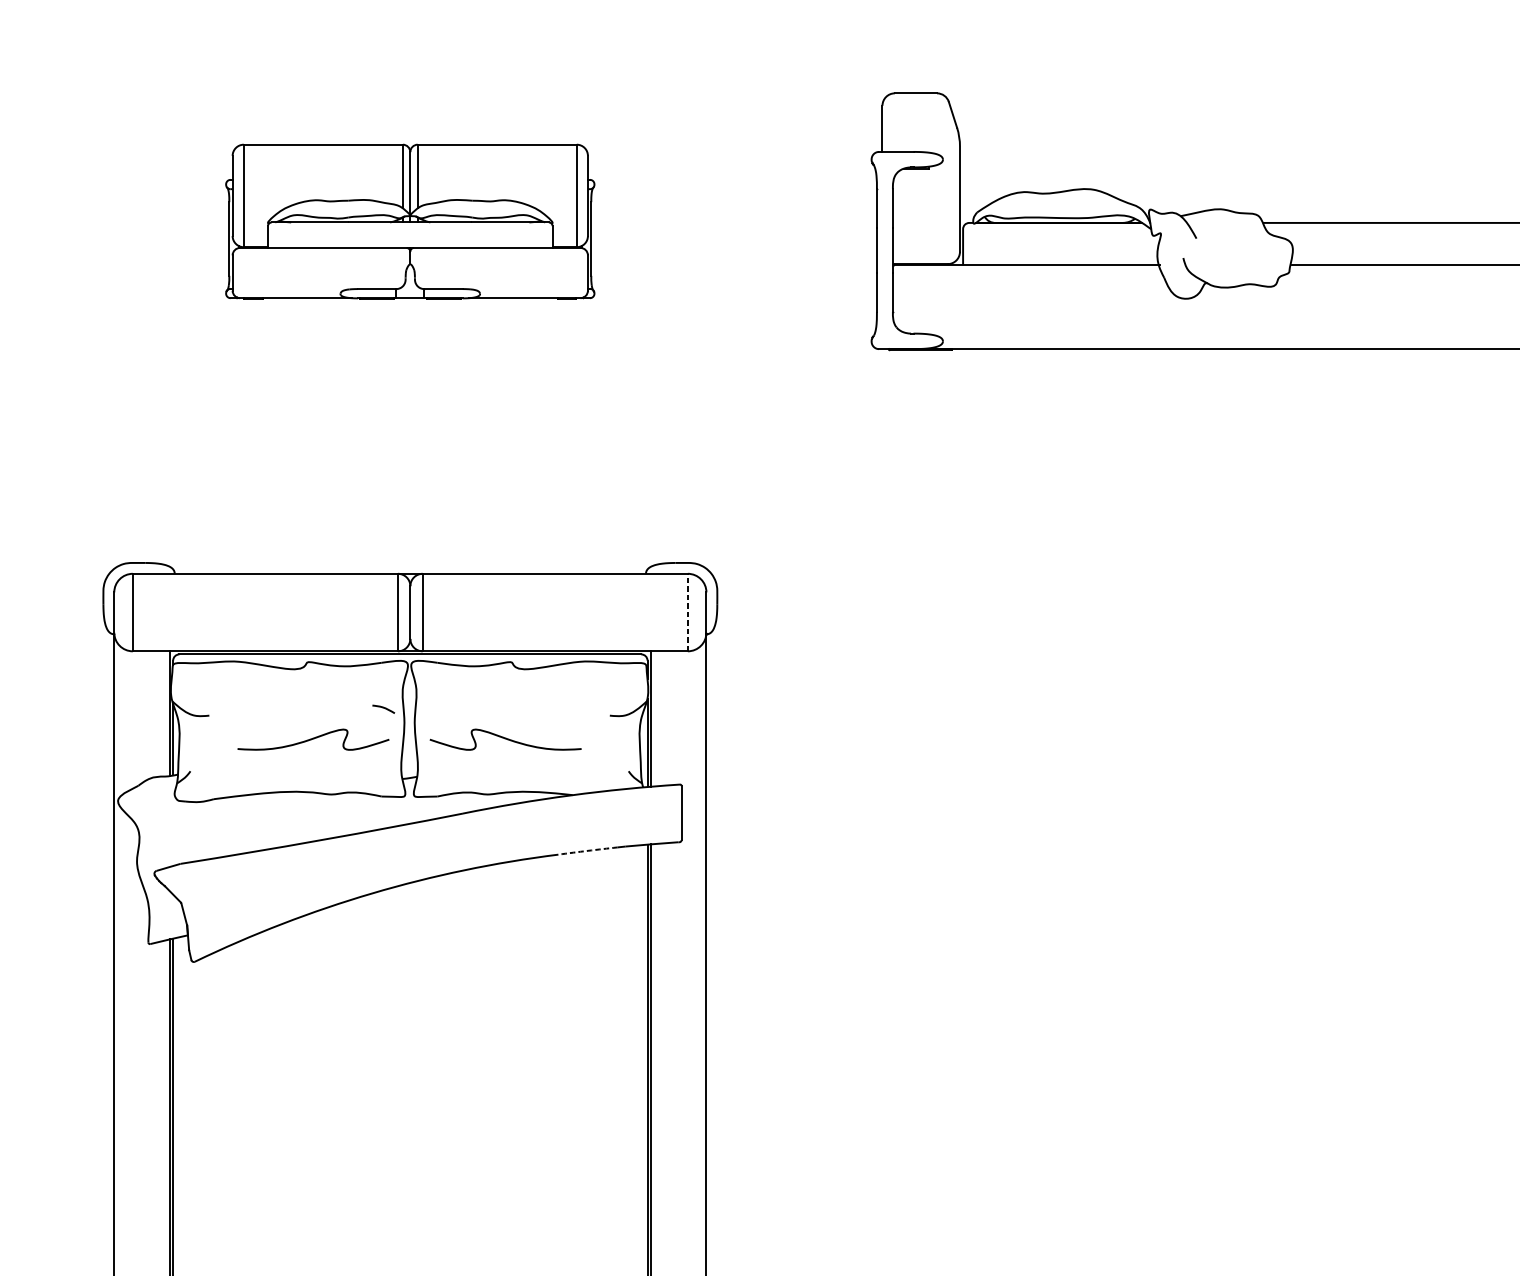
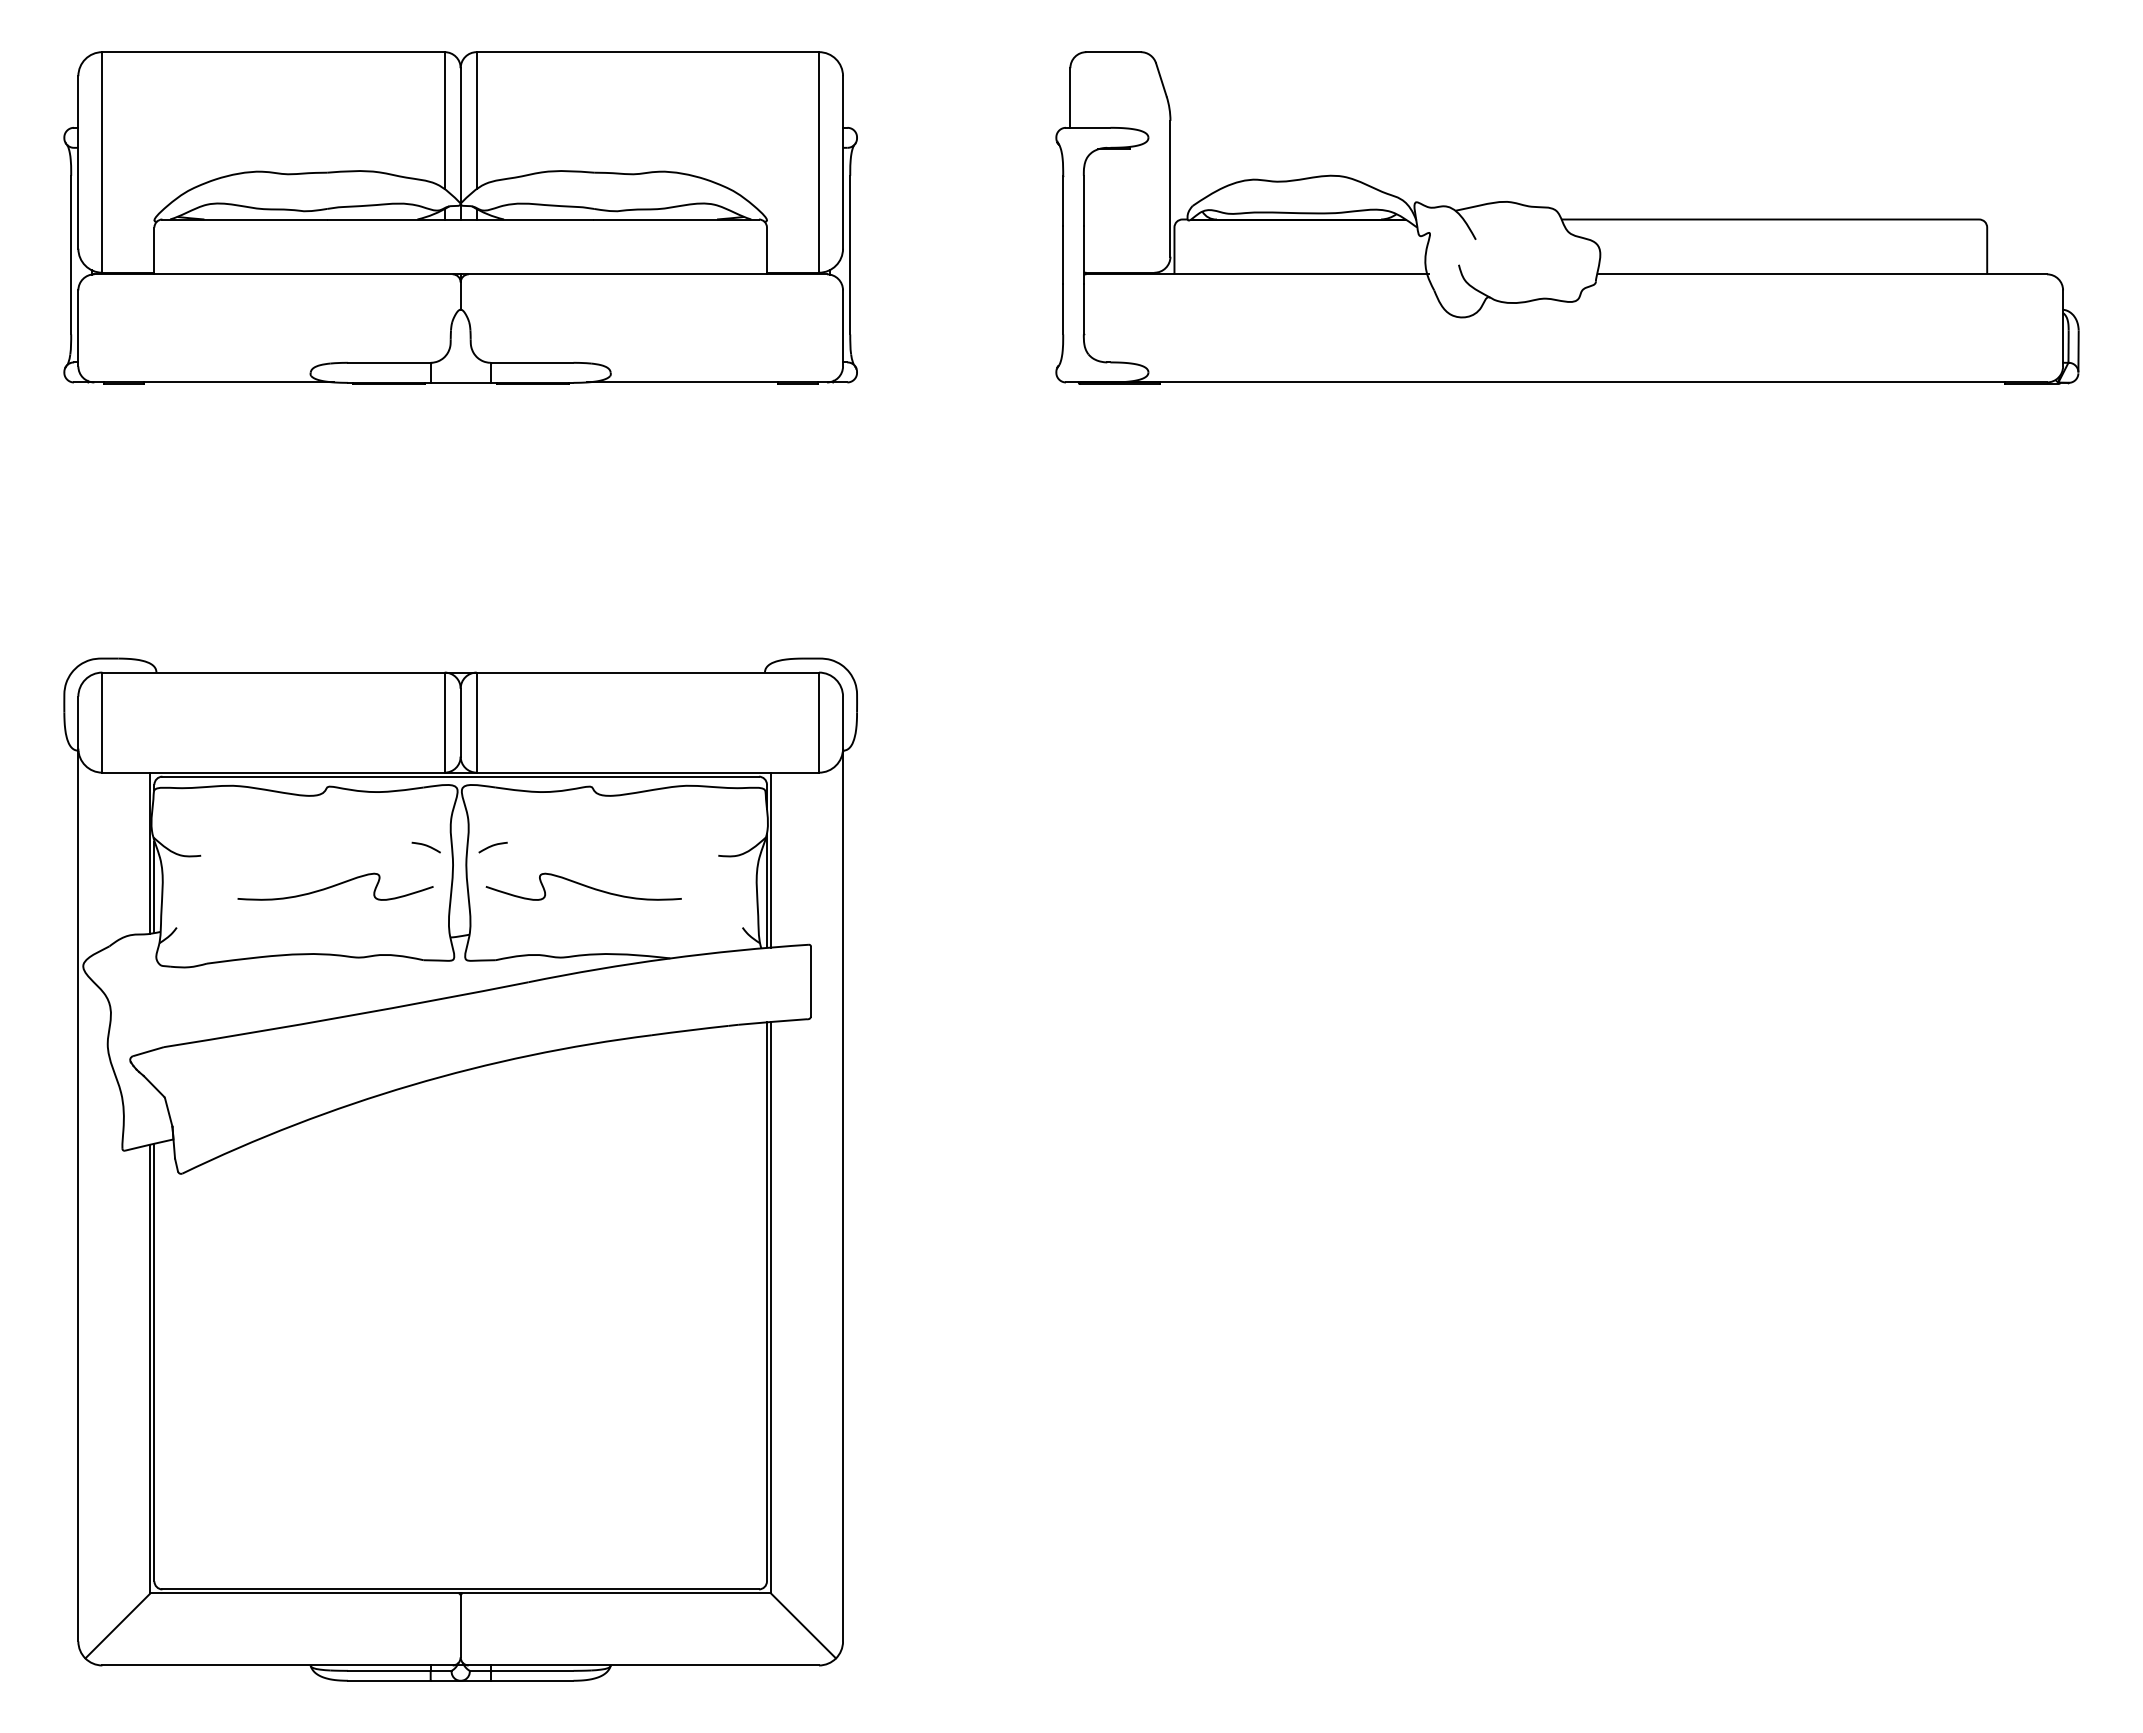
part: (410, 221) -> (460, 217), size x1.67
line: (688, 612) -> (819, 722), dashed -> solid
curve: (434, 708) -> (492, 846), added
arc: (588, 850) -> (690, 1030), dashed -> solid

